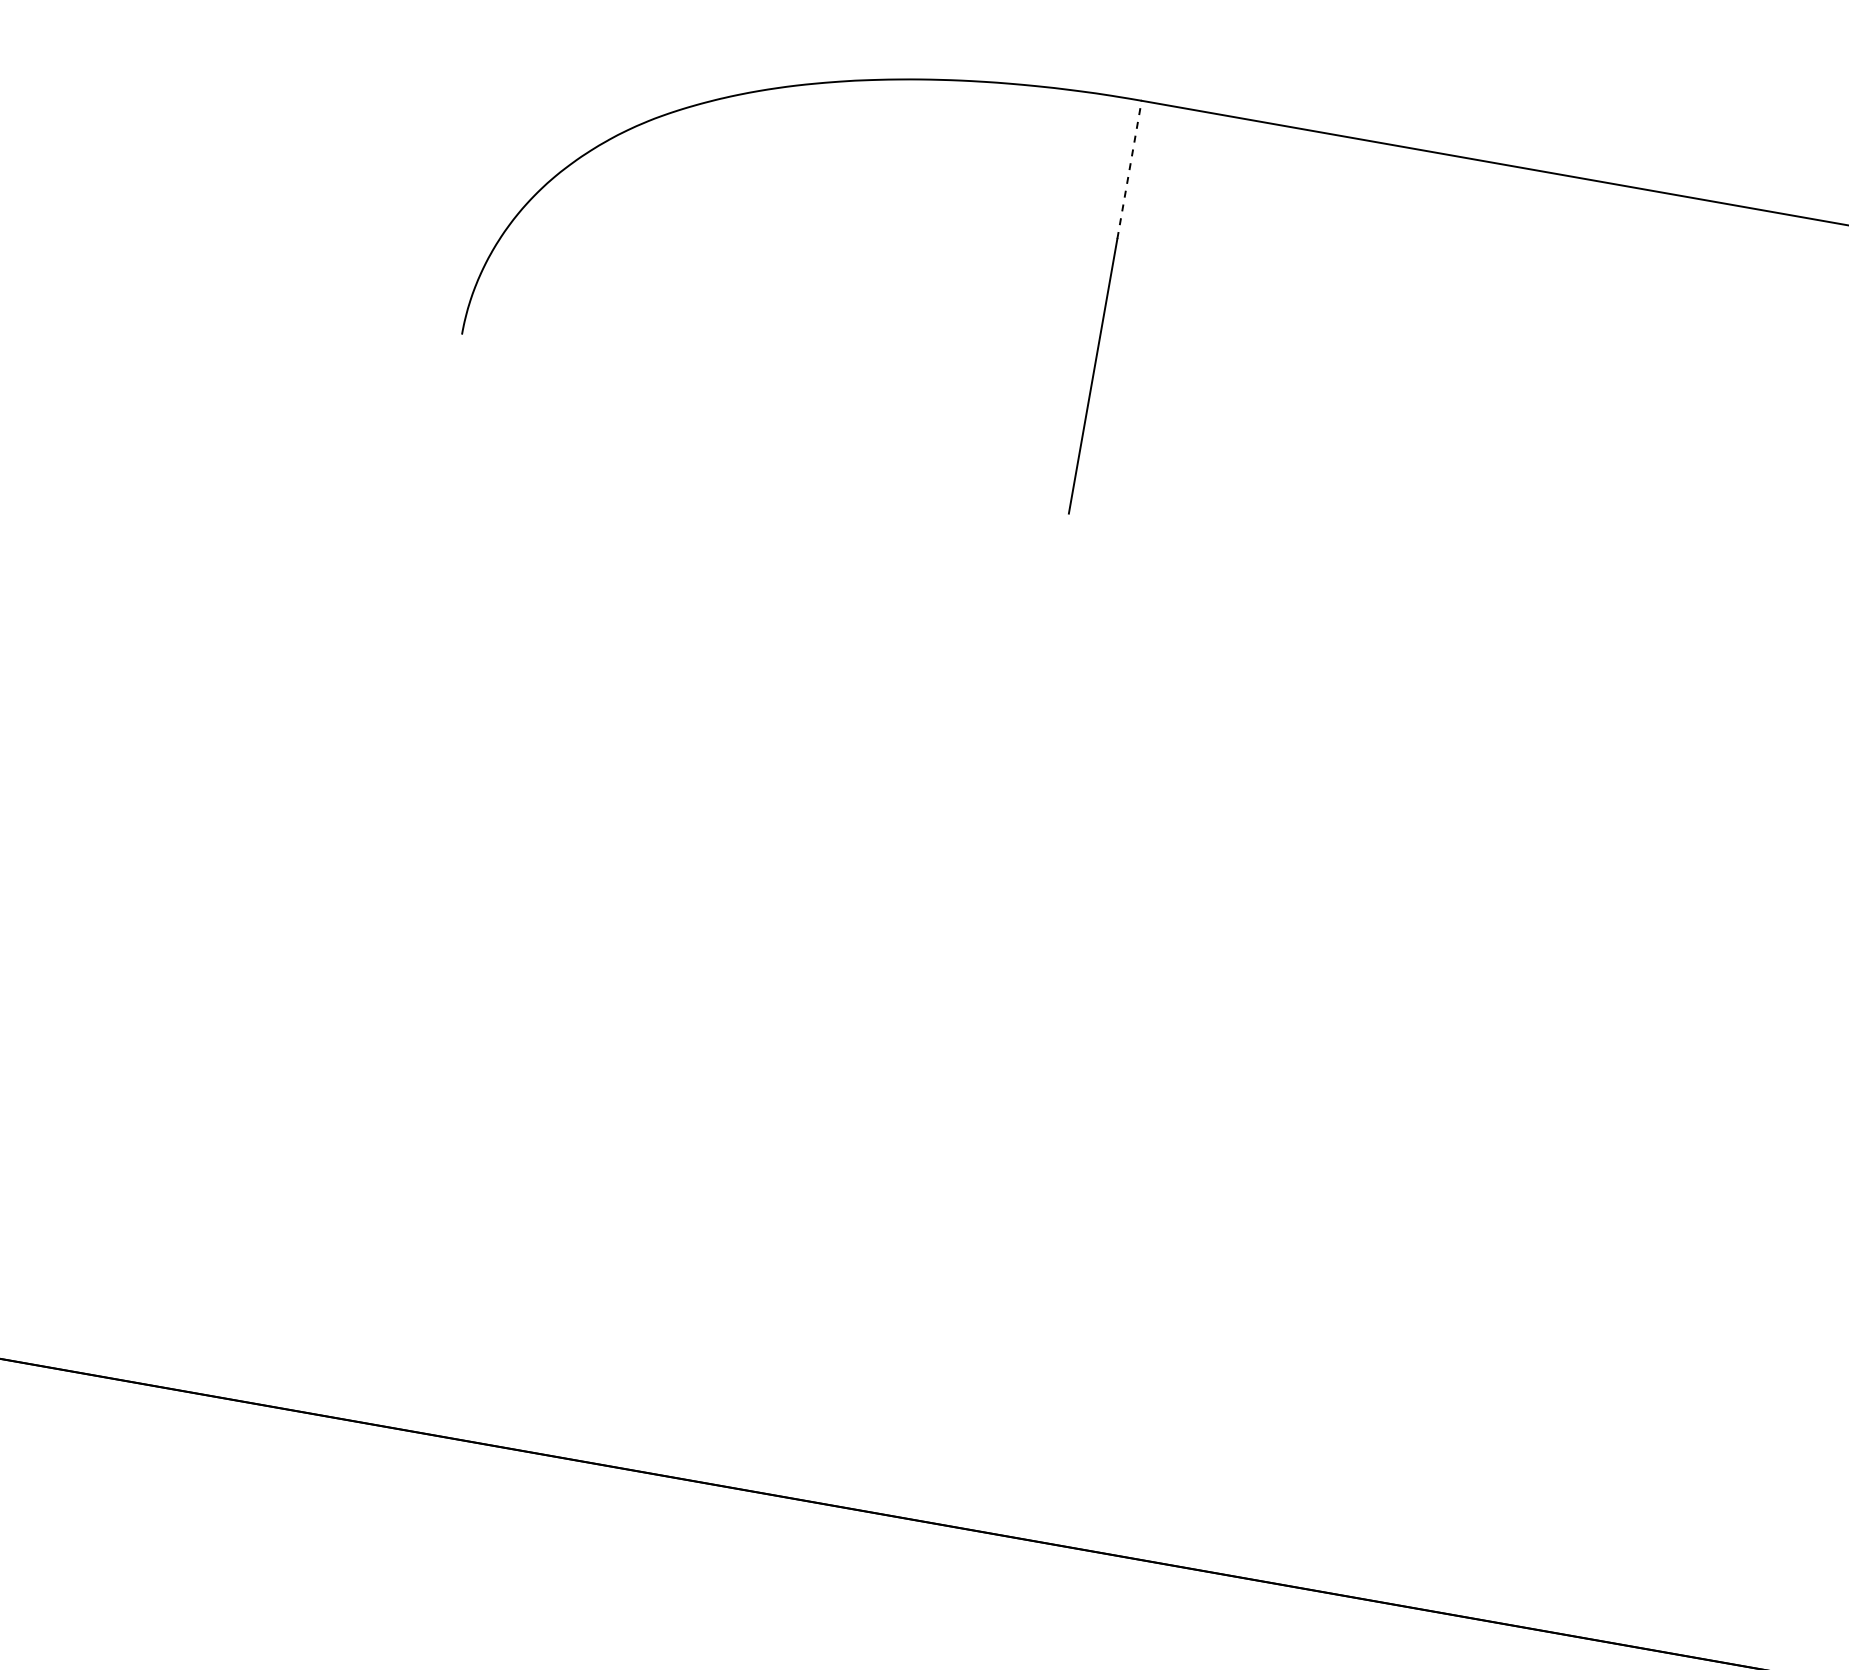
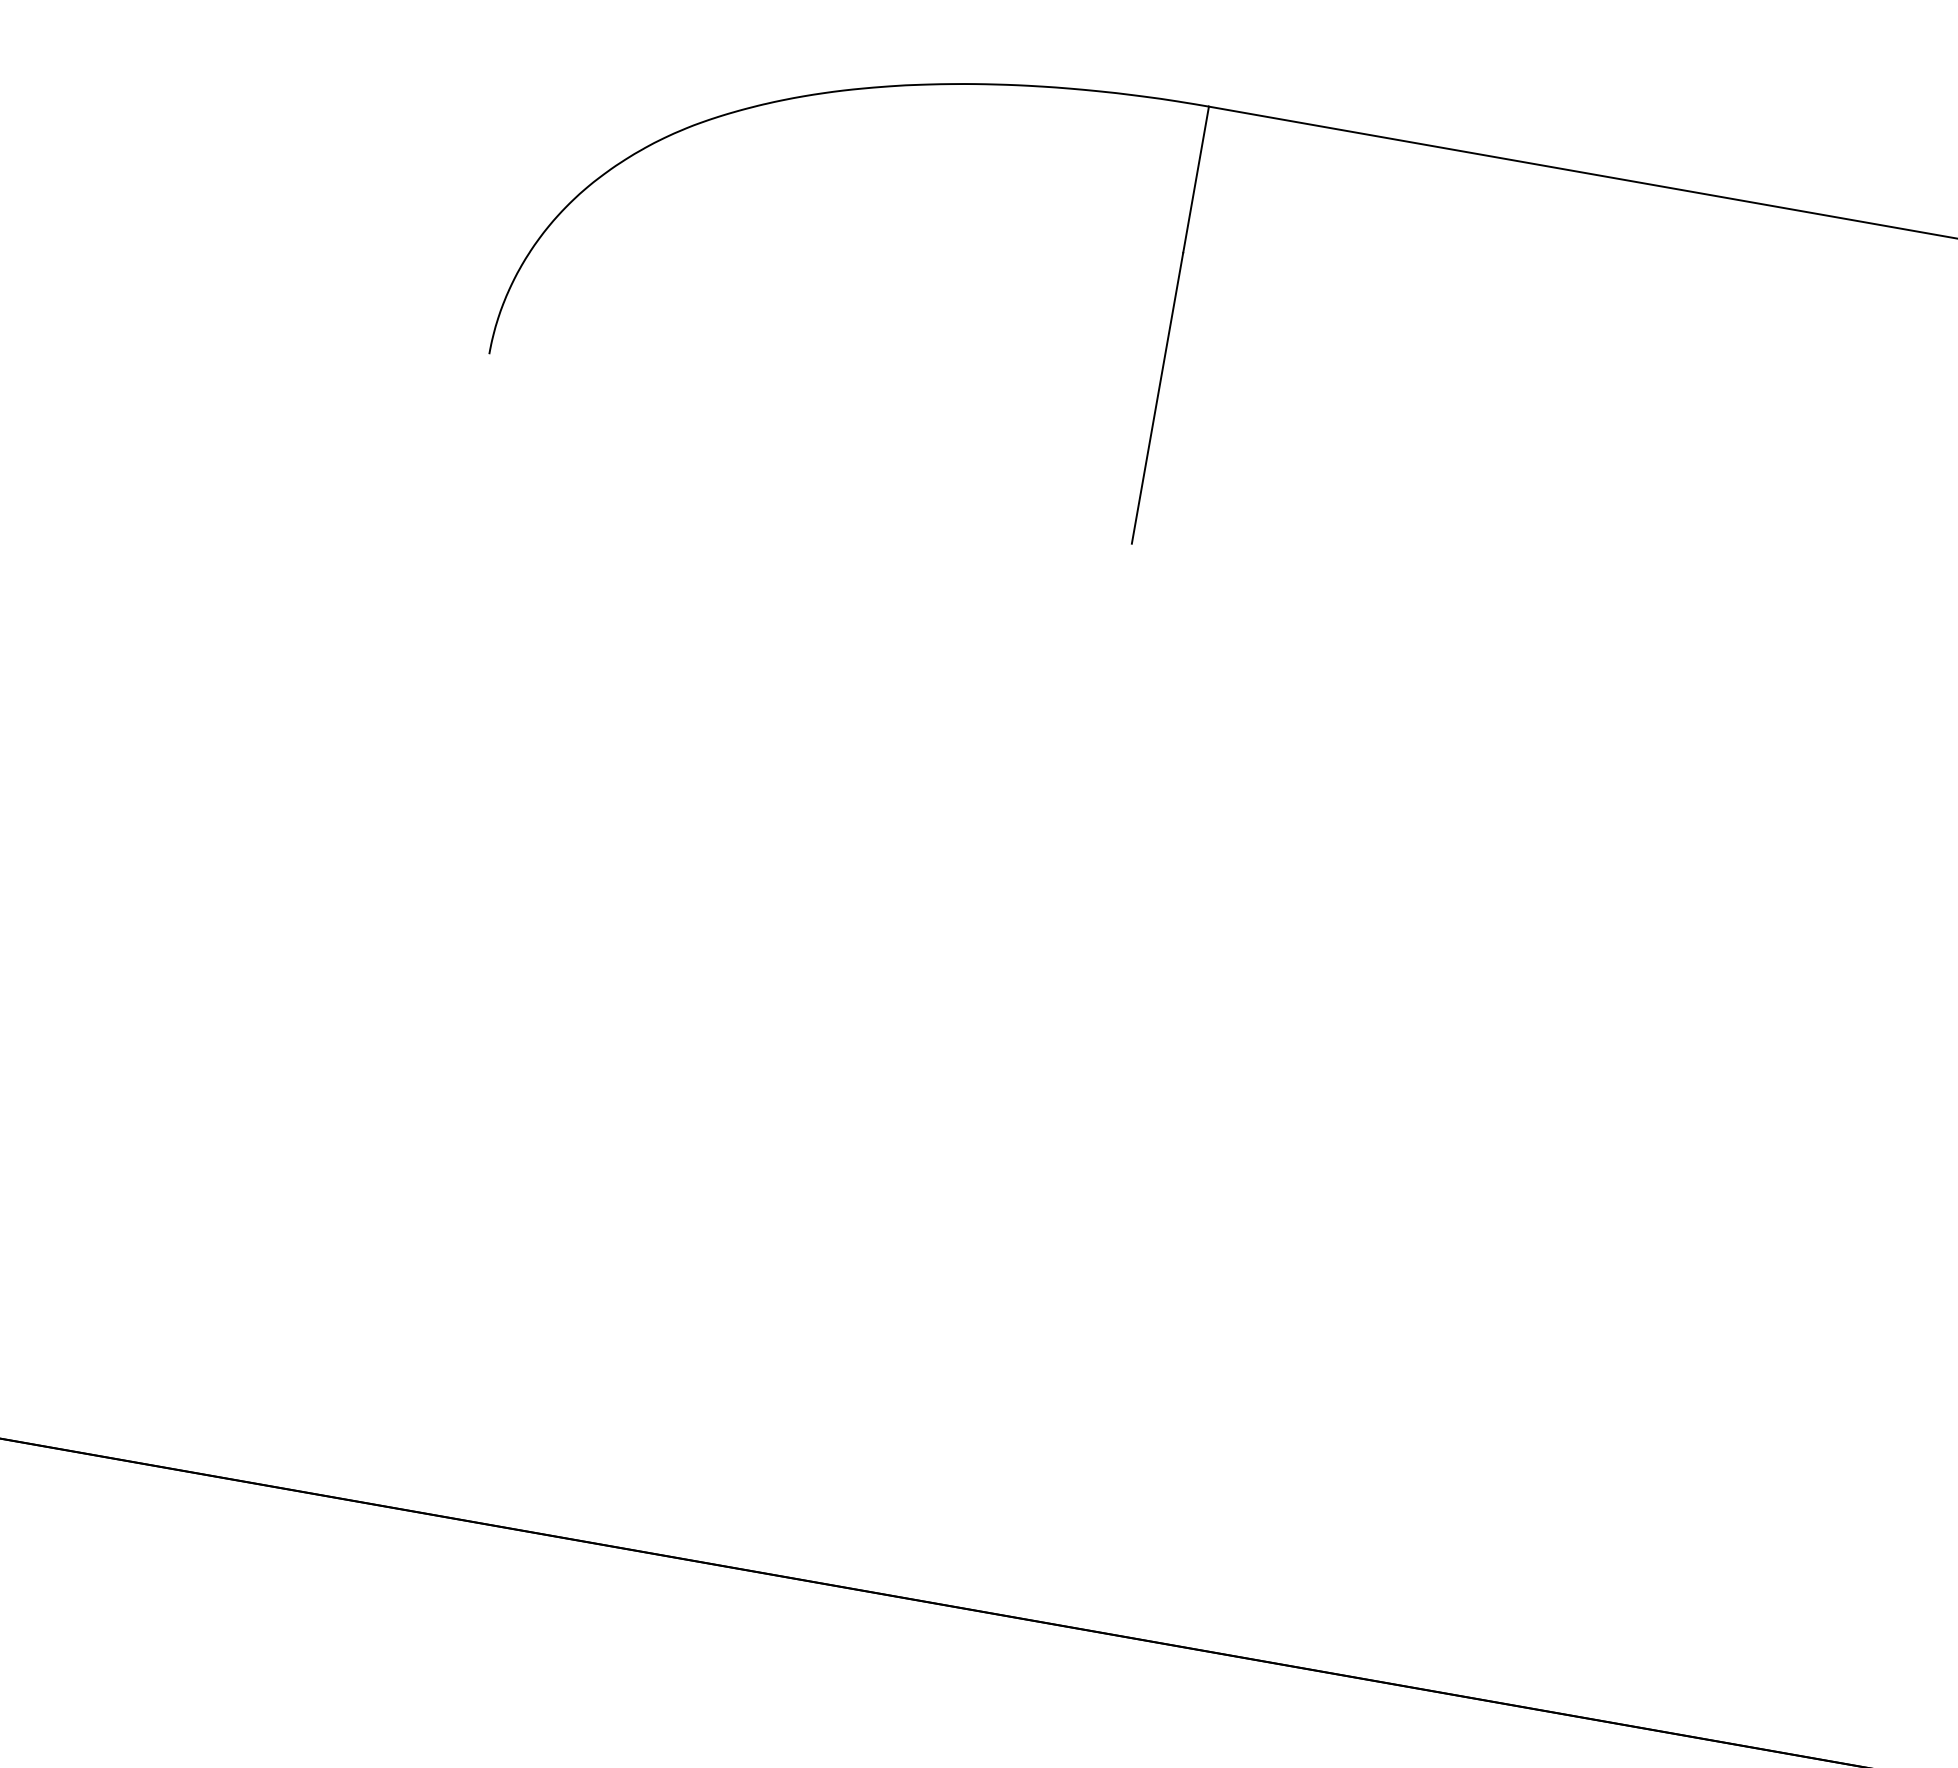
line: (1129, 169) -> (1196, 179), dashed -> solid

